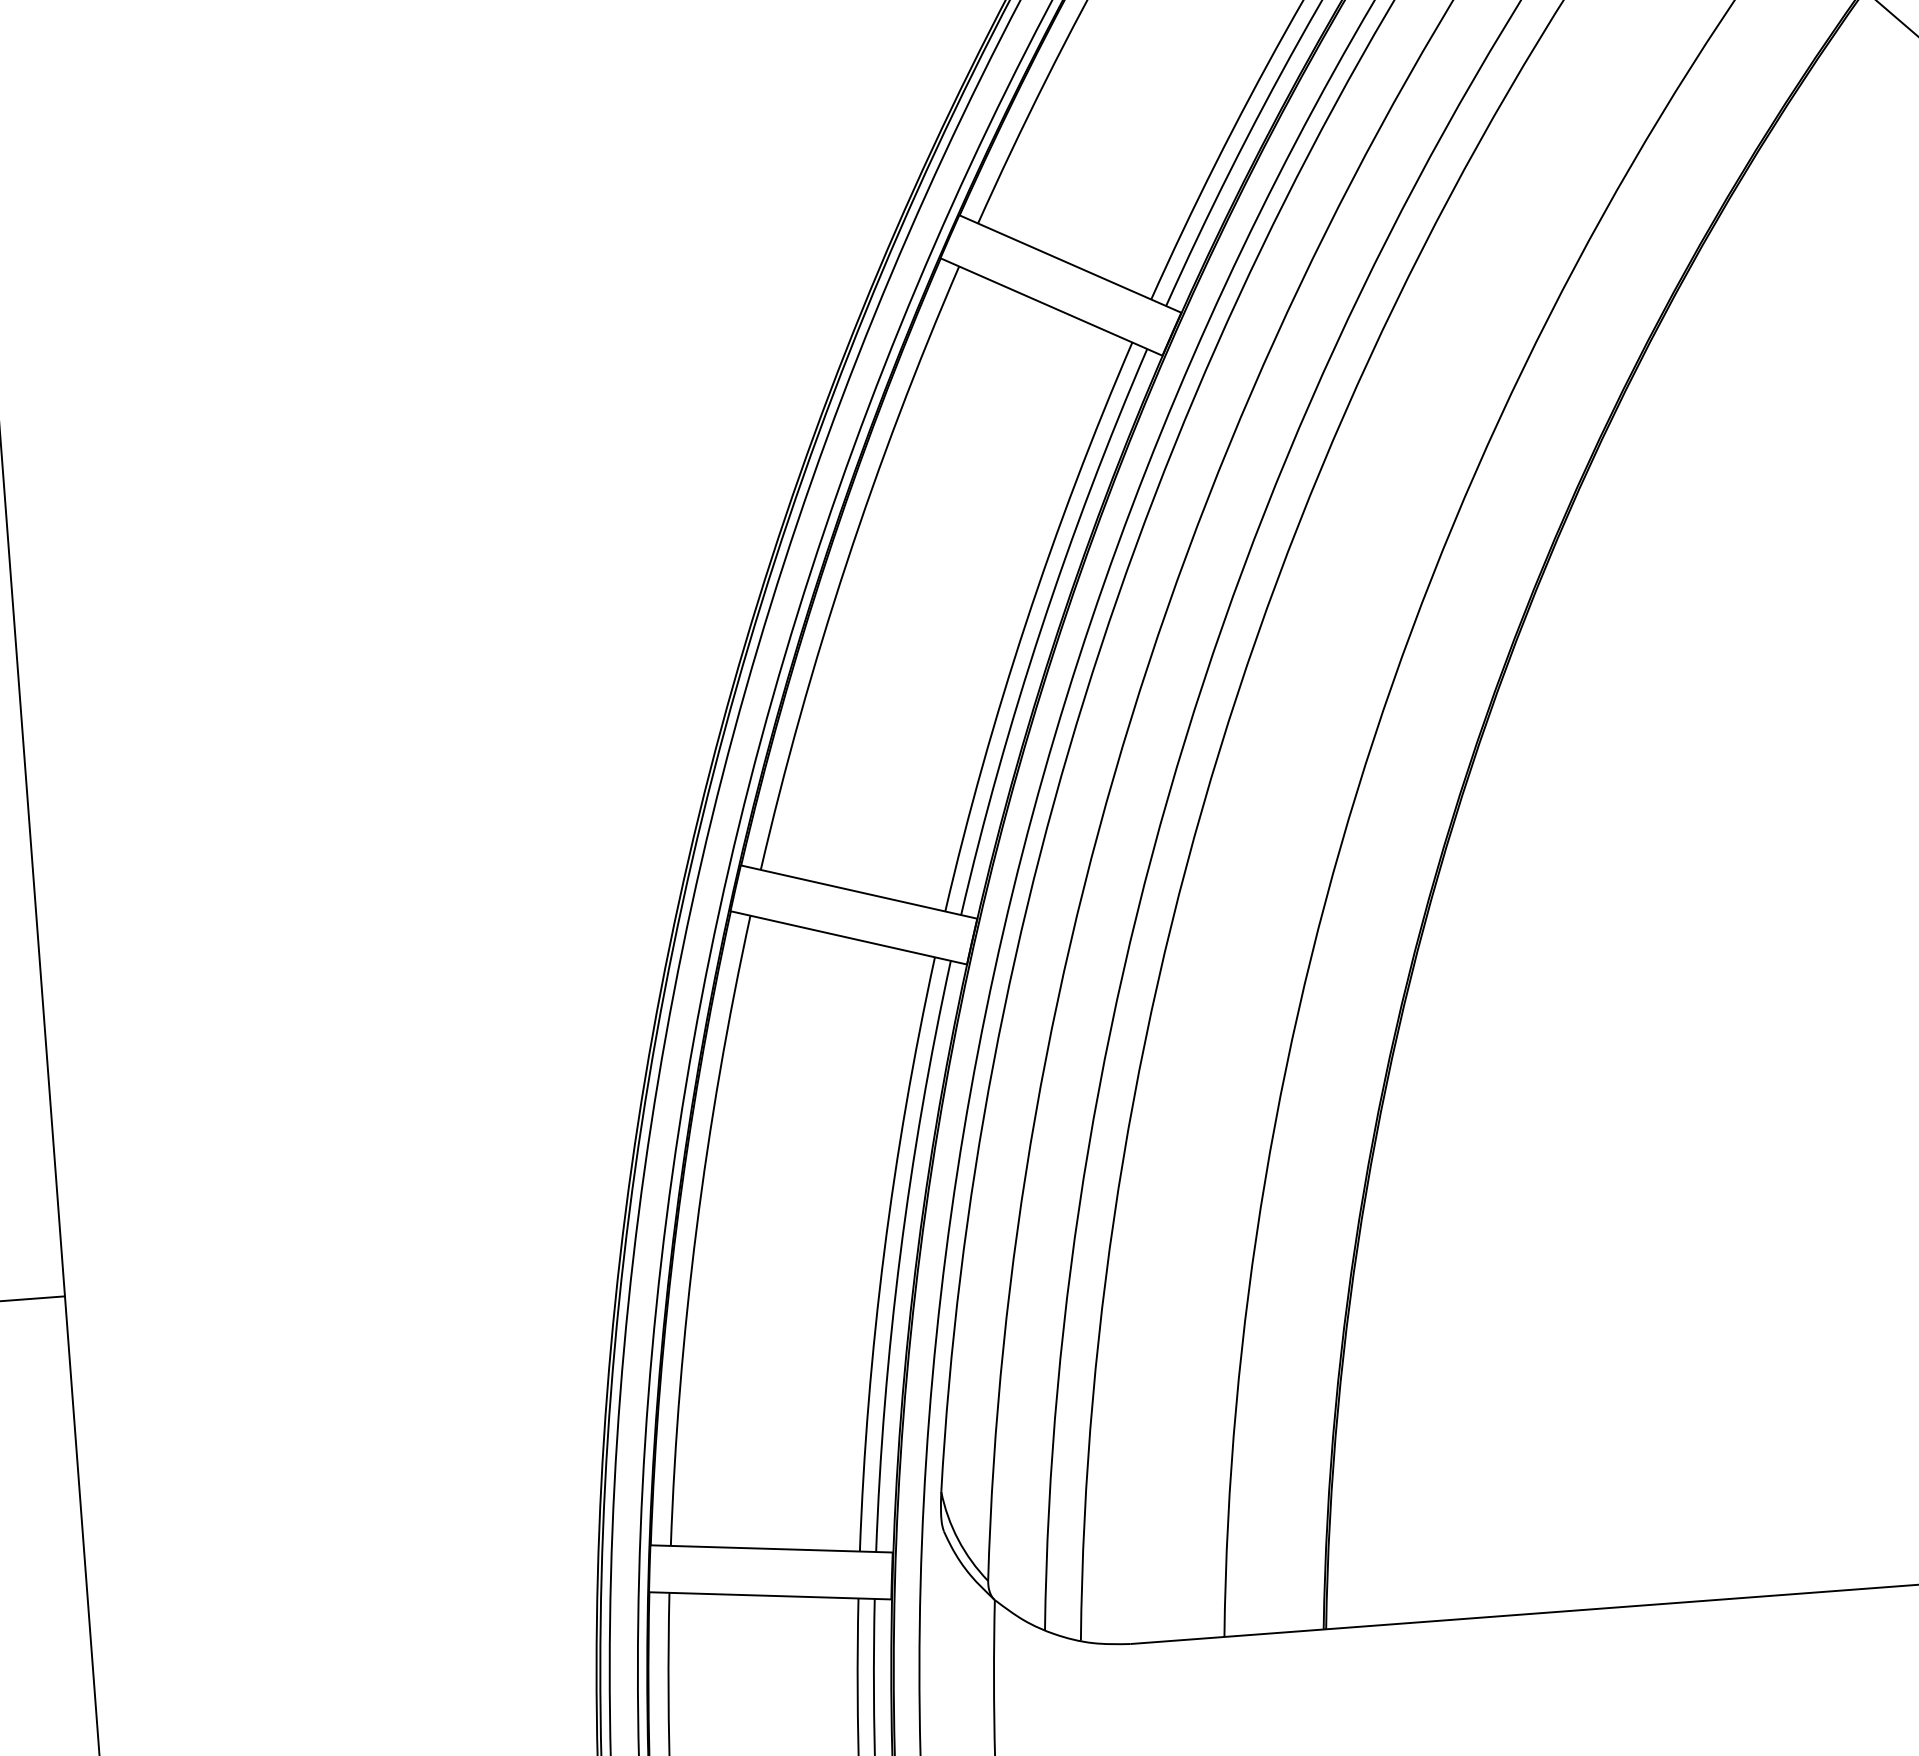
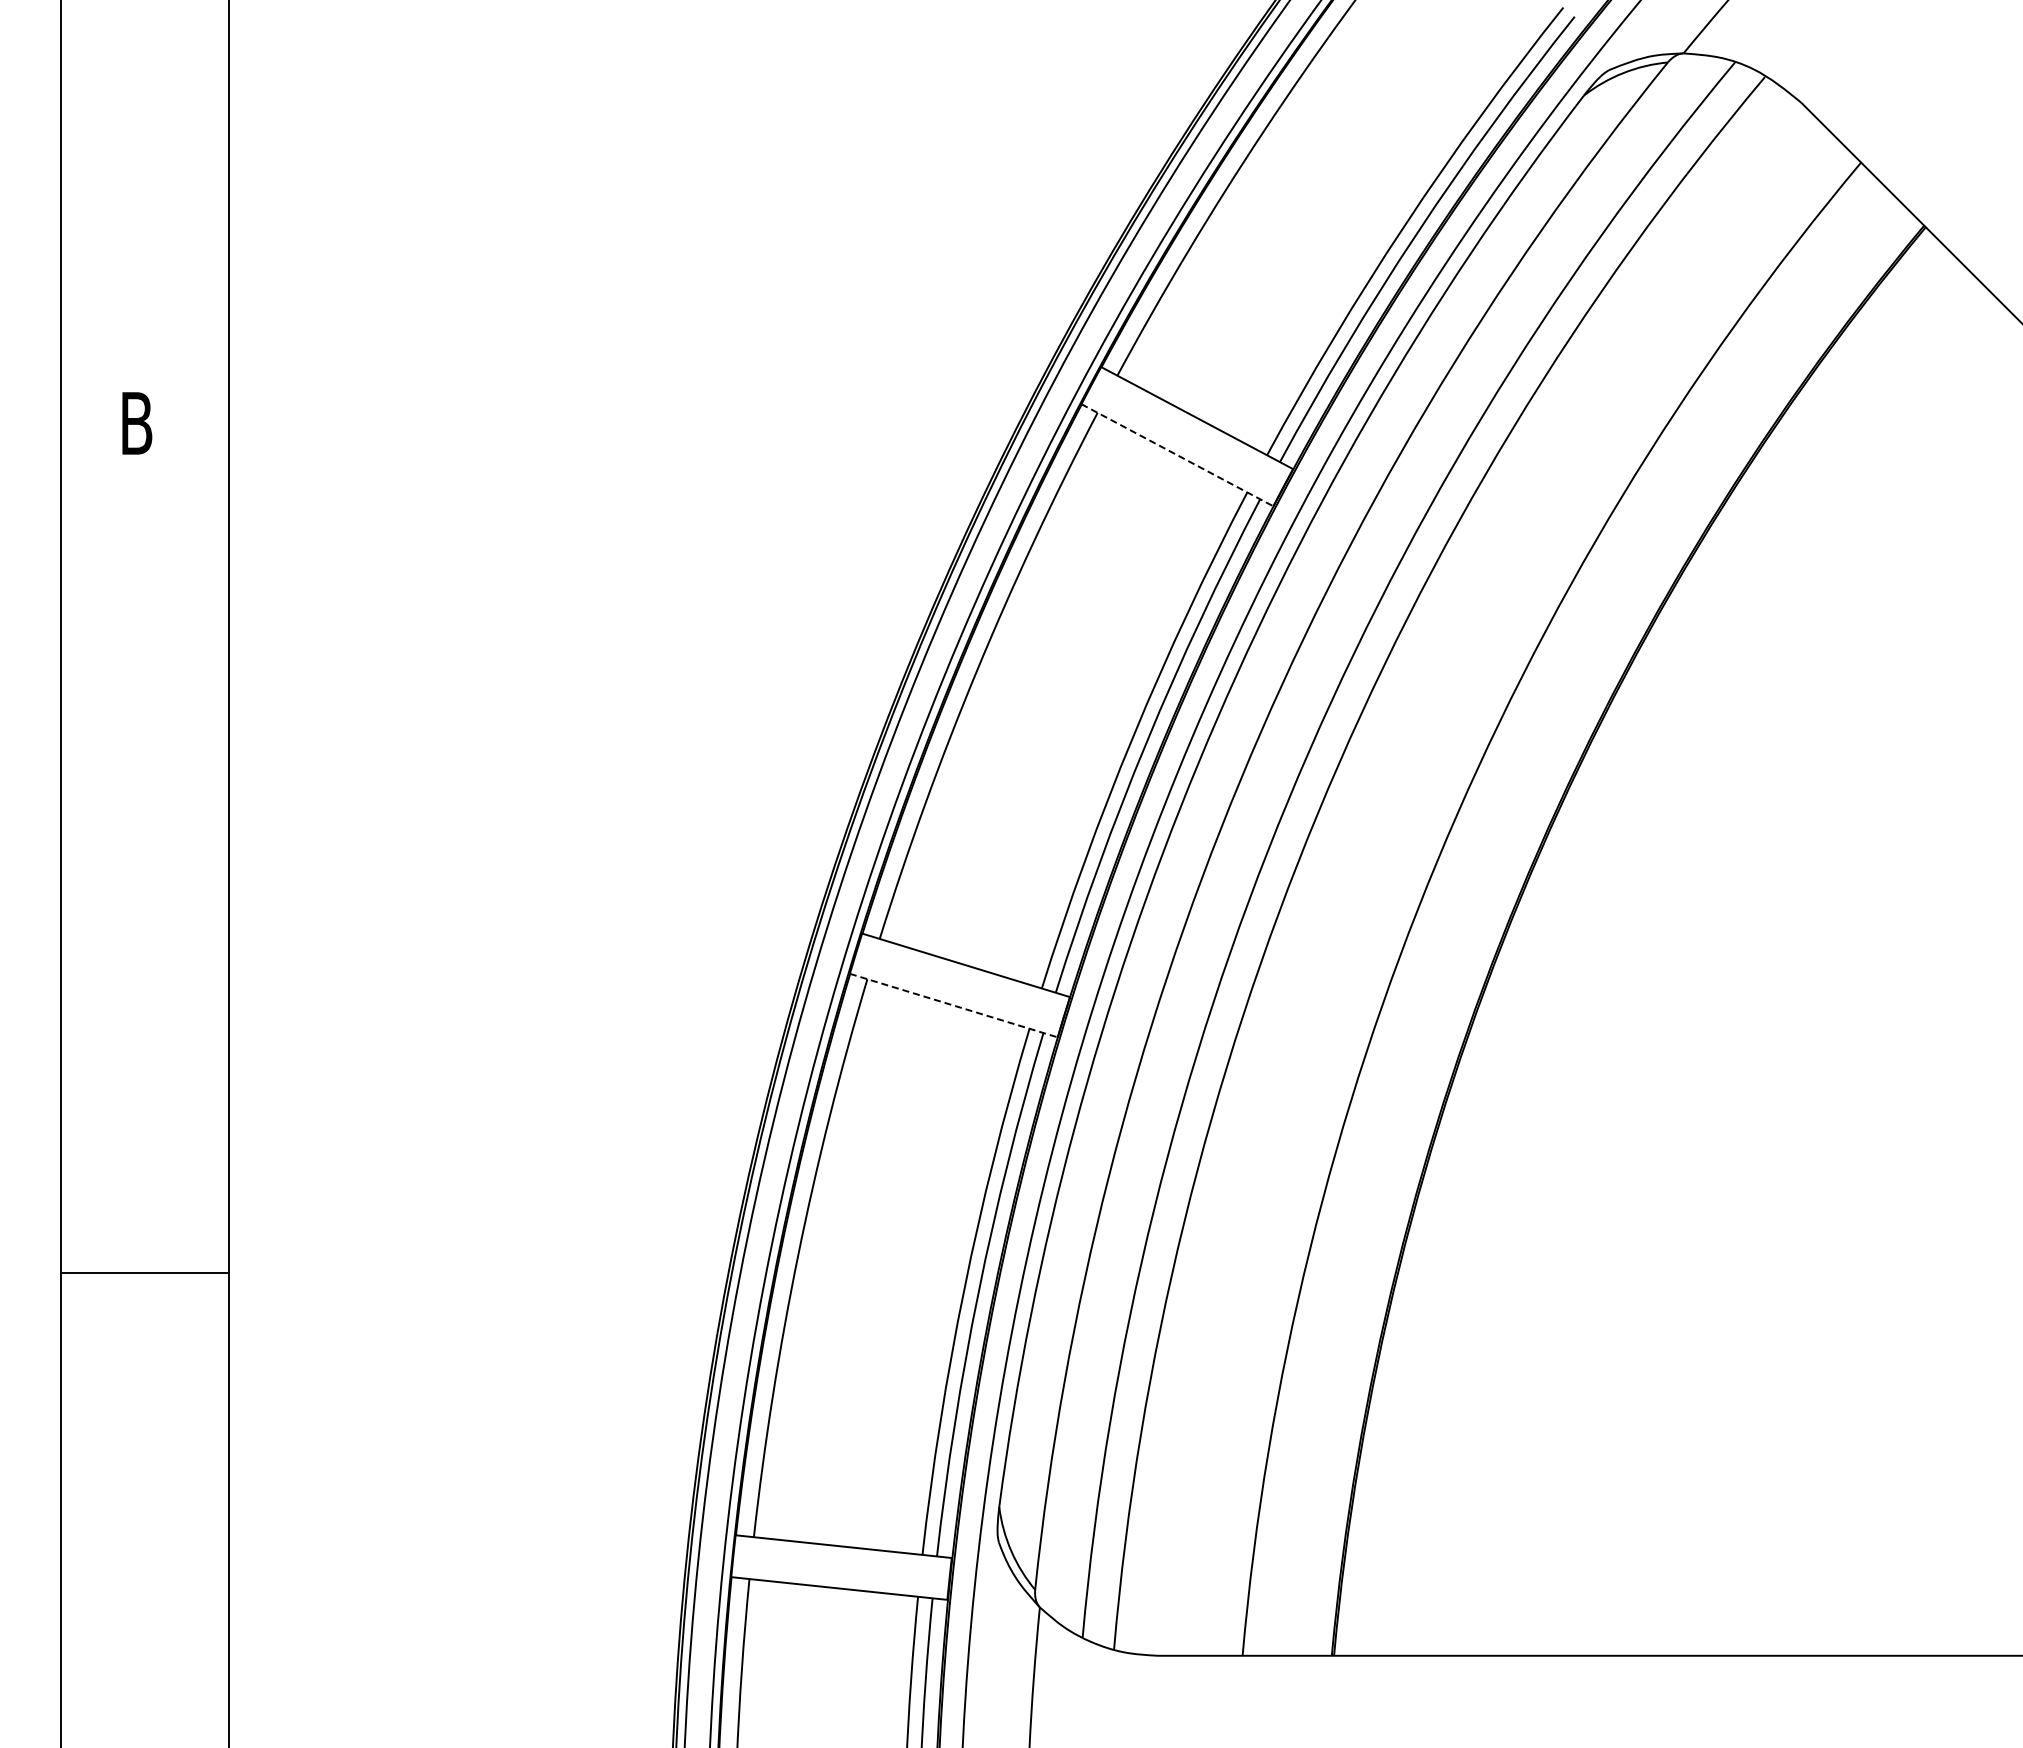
line: (1051, 307) -> (1177, 455), solid -> dashed
line: (848, 937) -> (953, 1005), solid -> dashed

